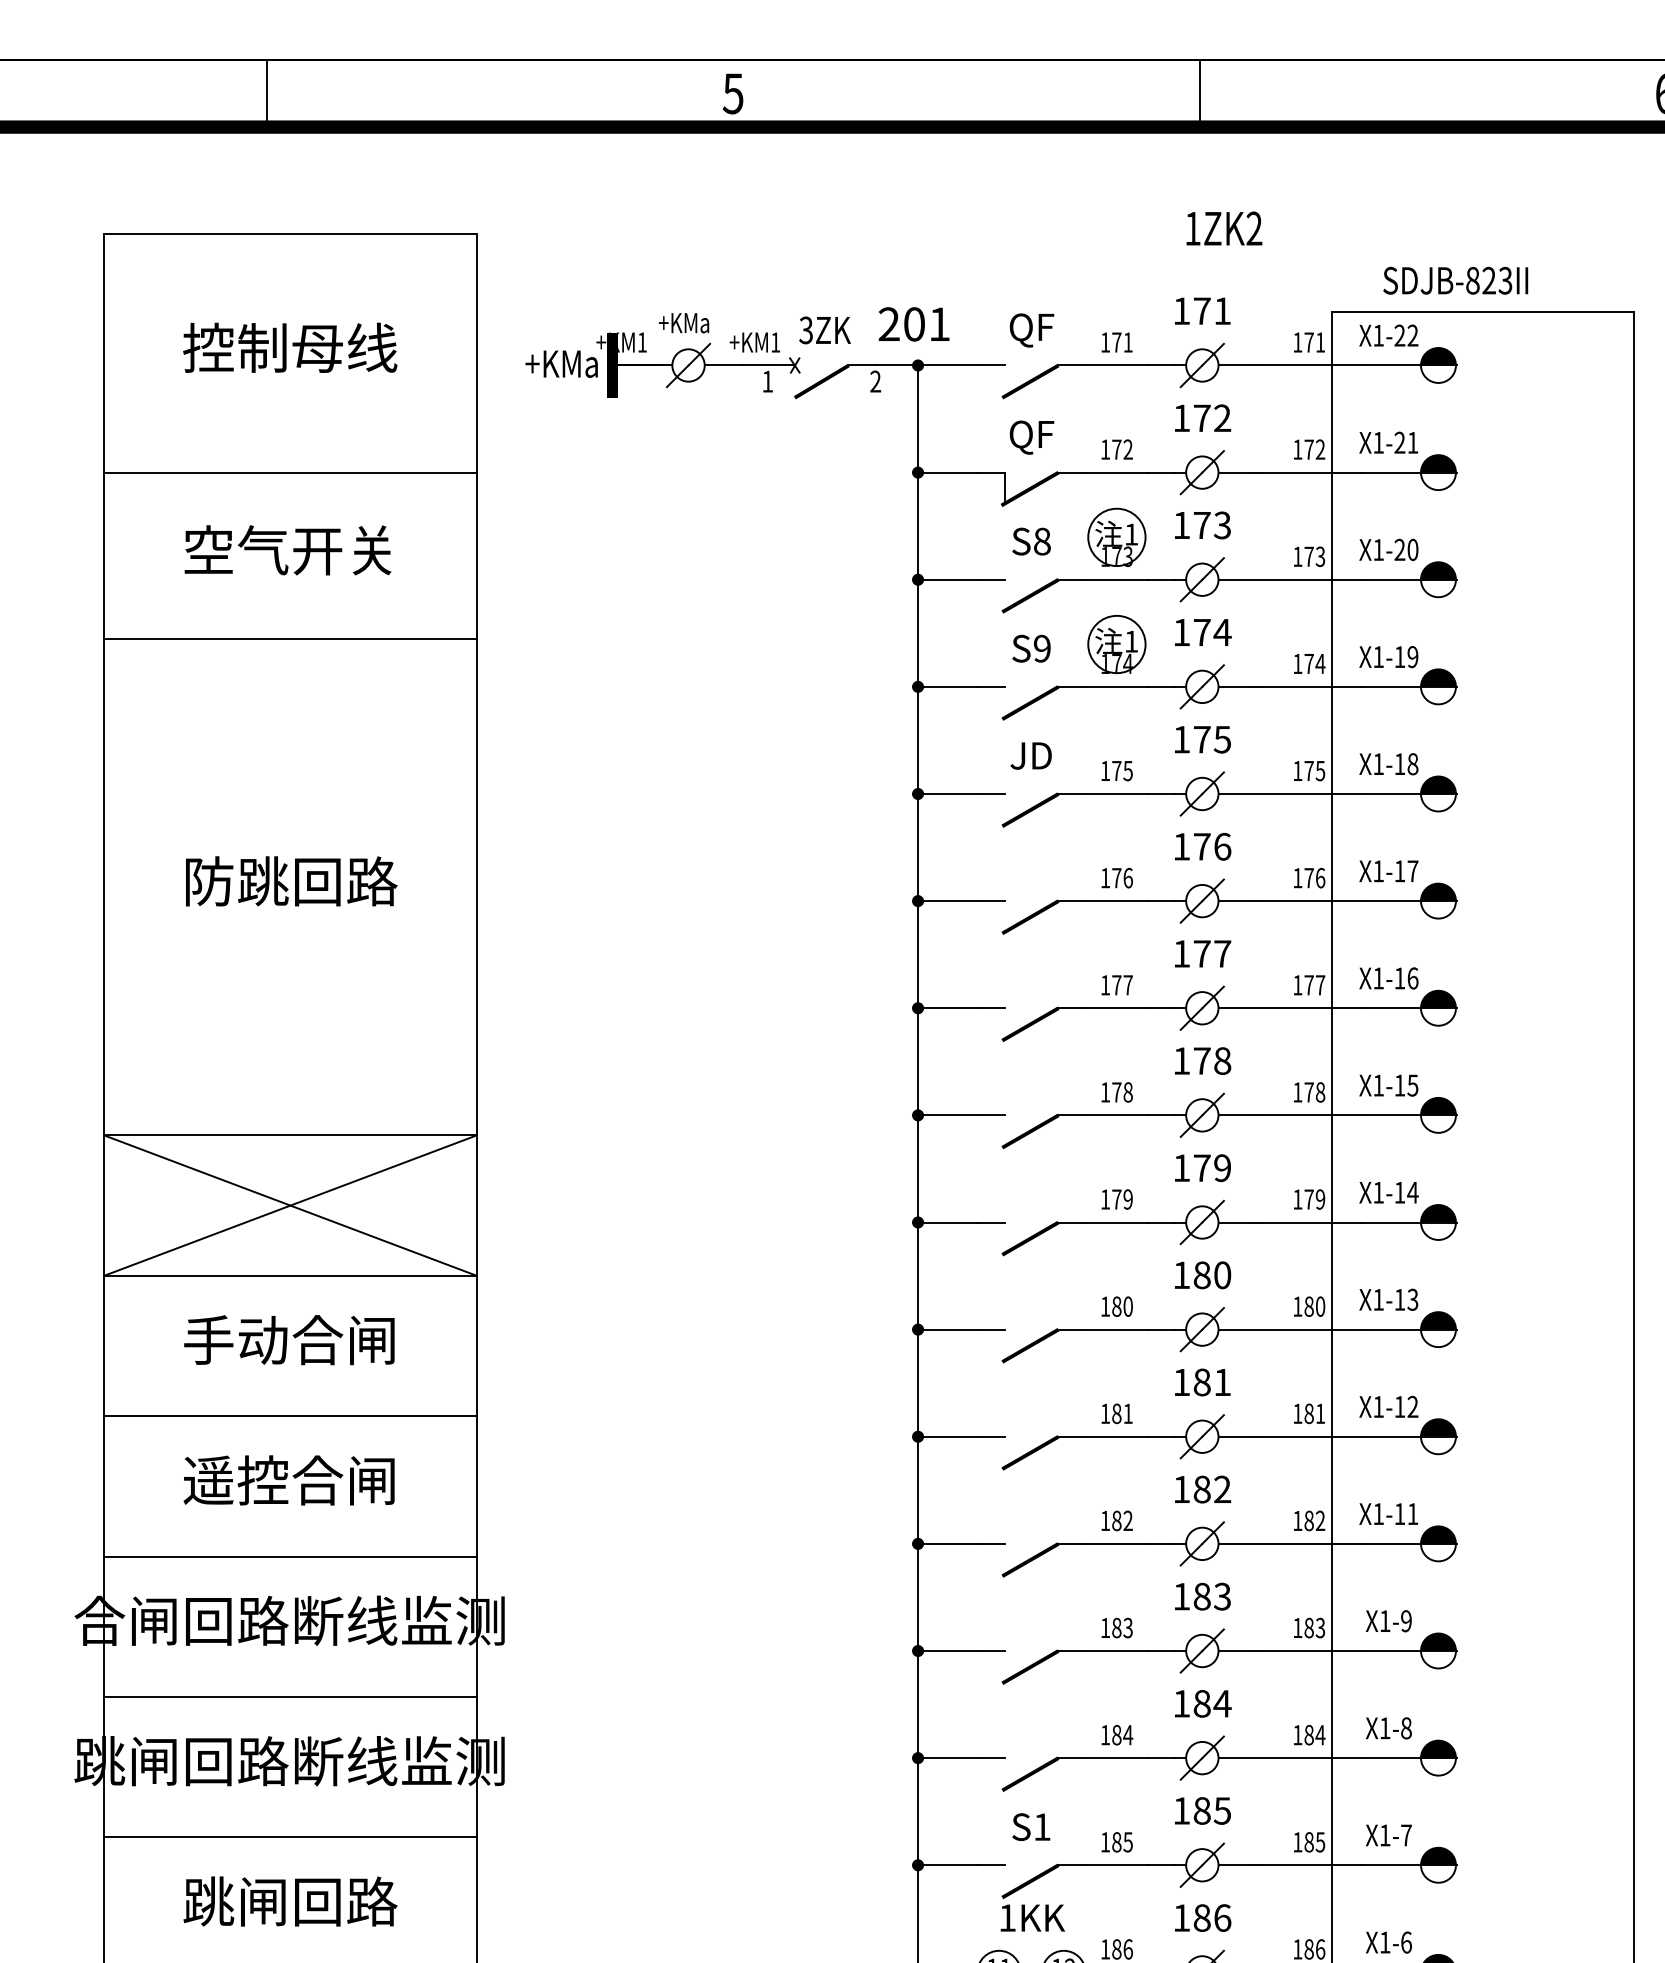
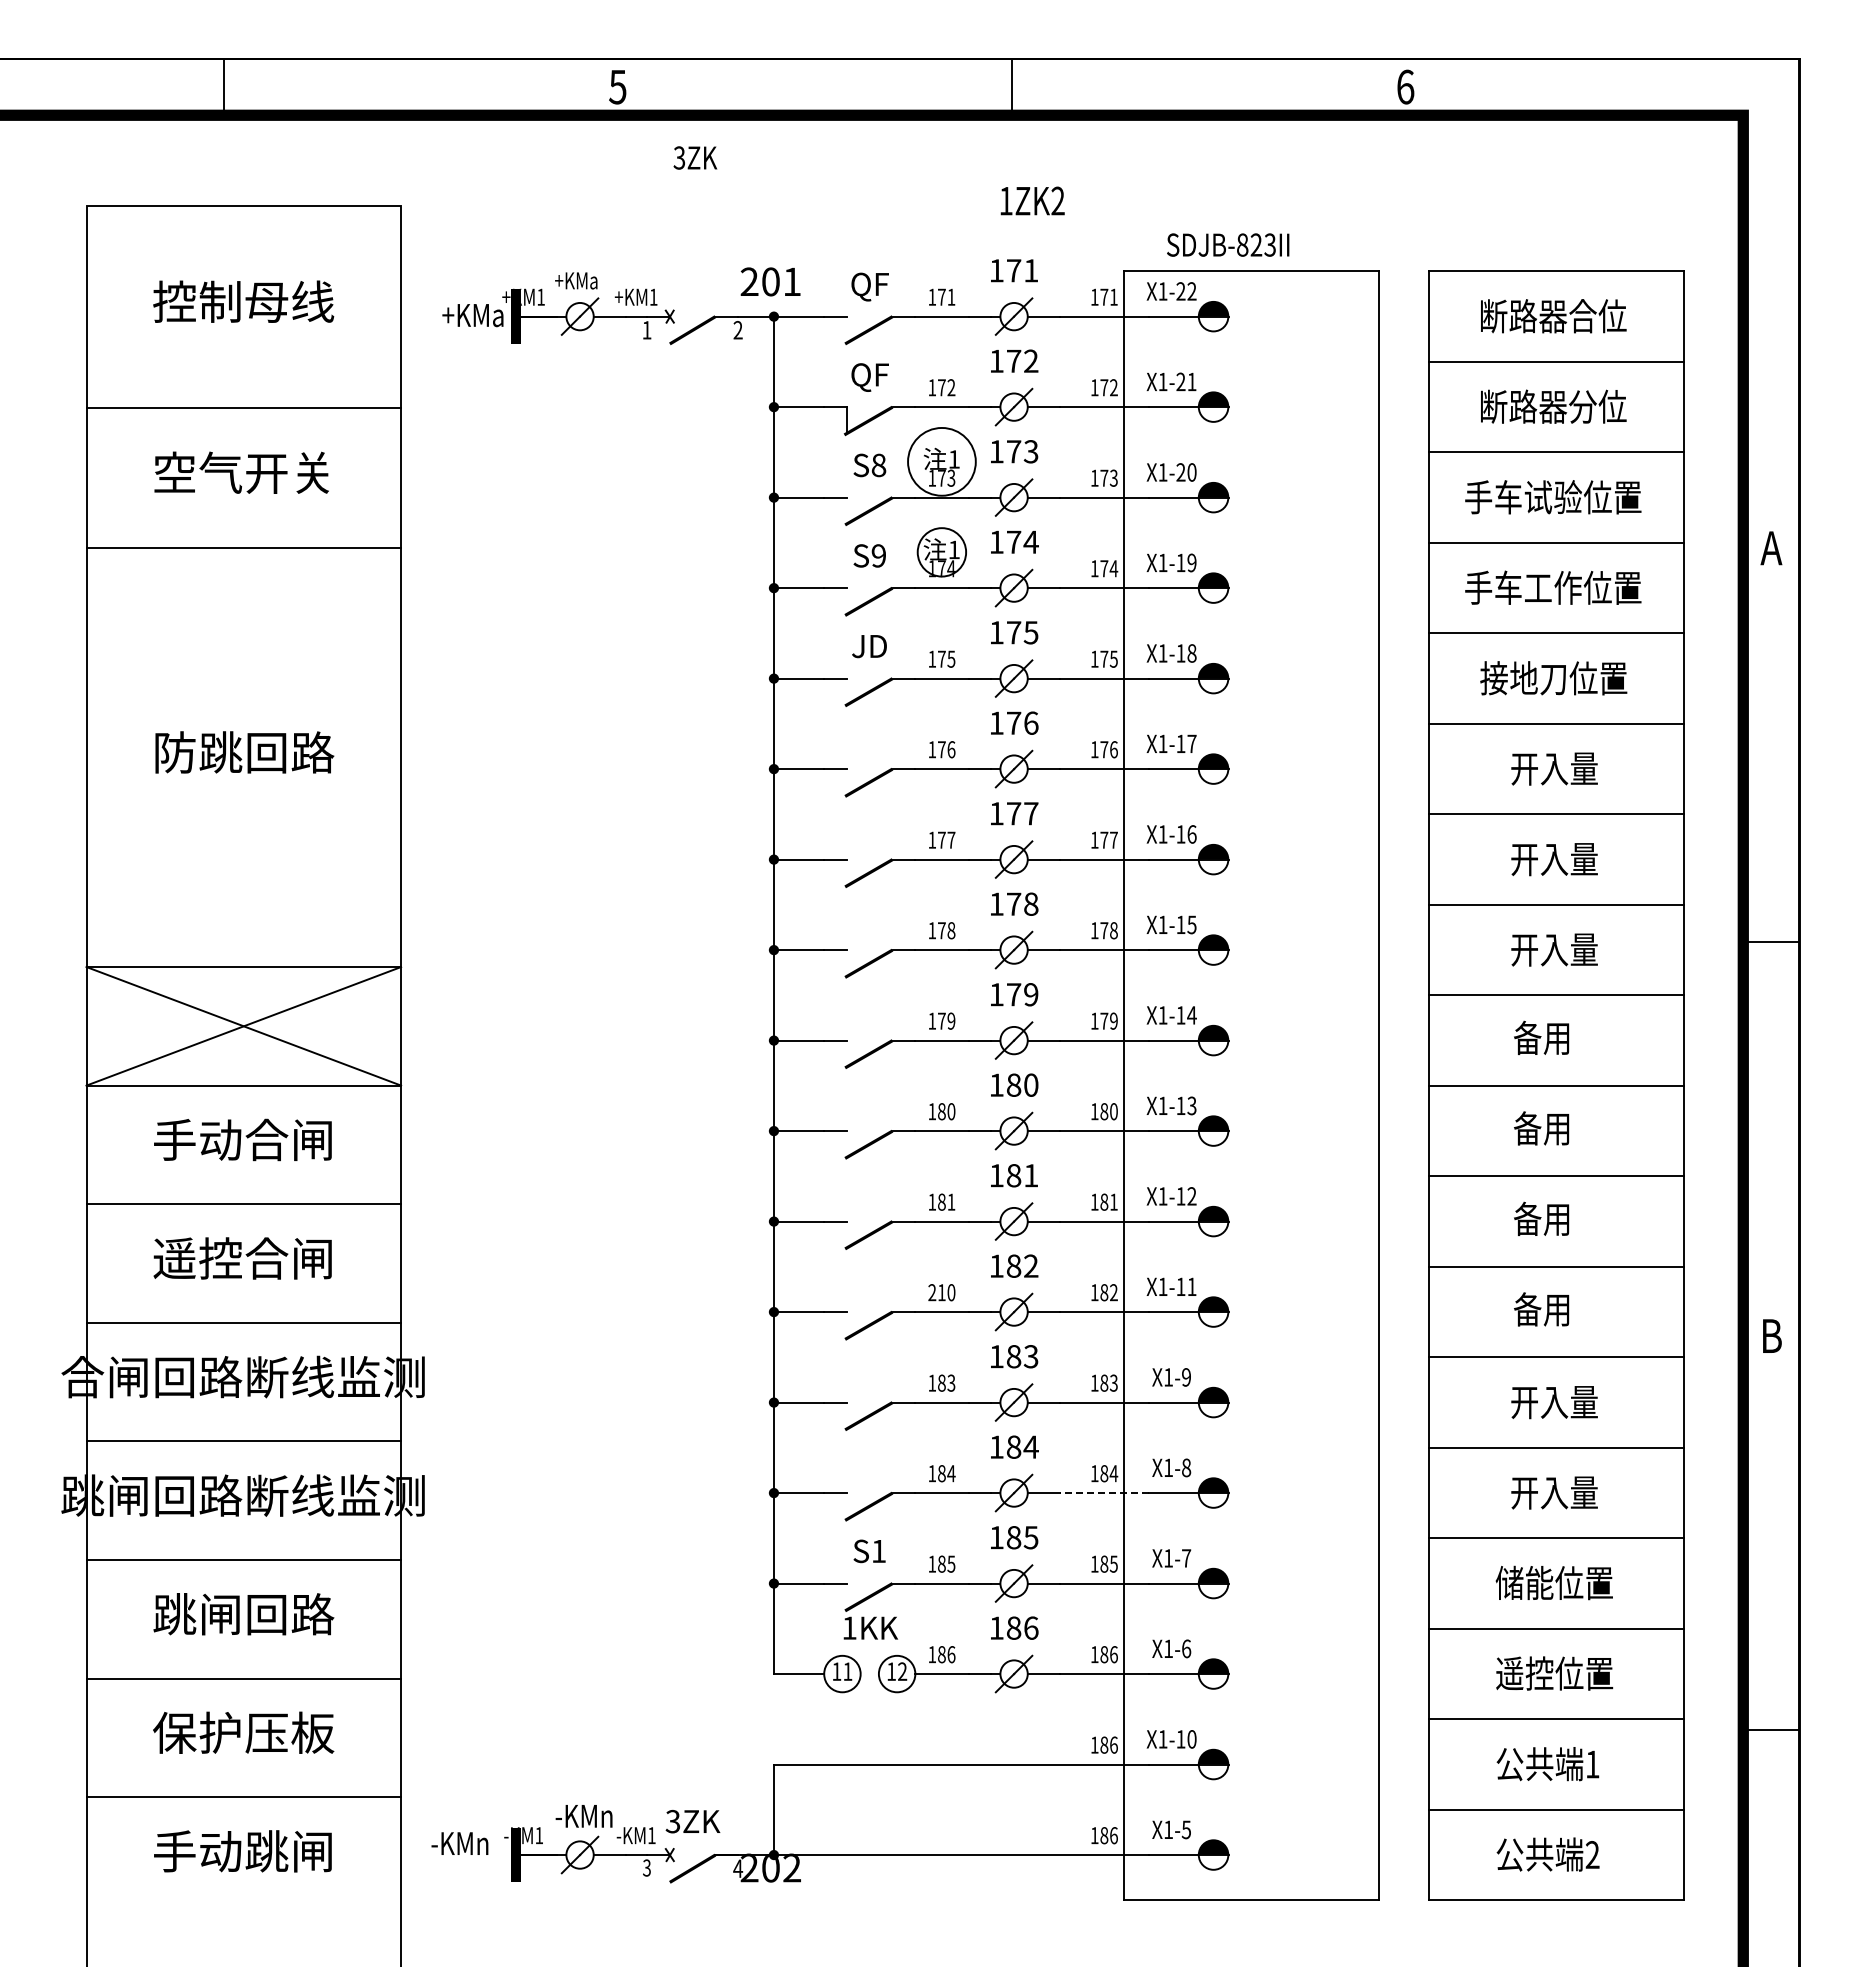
text: (825, 329) -> (695, 157), moved
circle: (1116, 536) -> (941, 461), size x1.4
text: (1116, 1520) -> (941, 1292), 182 -> 210
line: (1309, 1758) -> (1104, 1493), solid -> dashed

